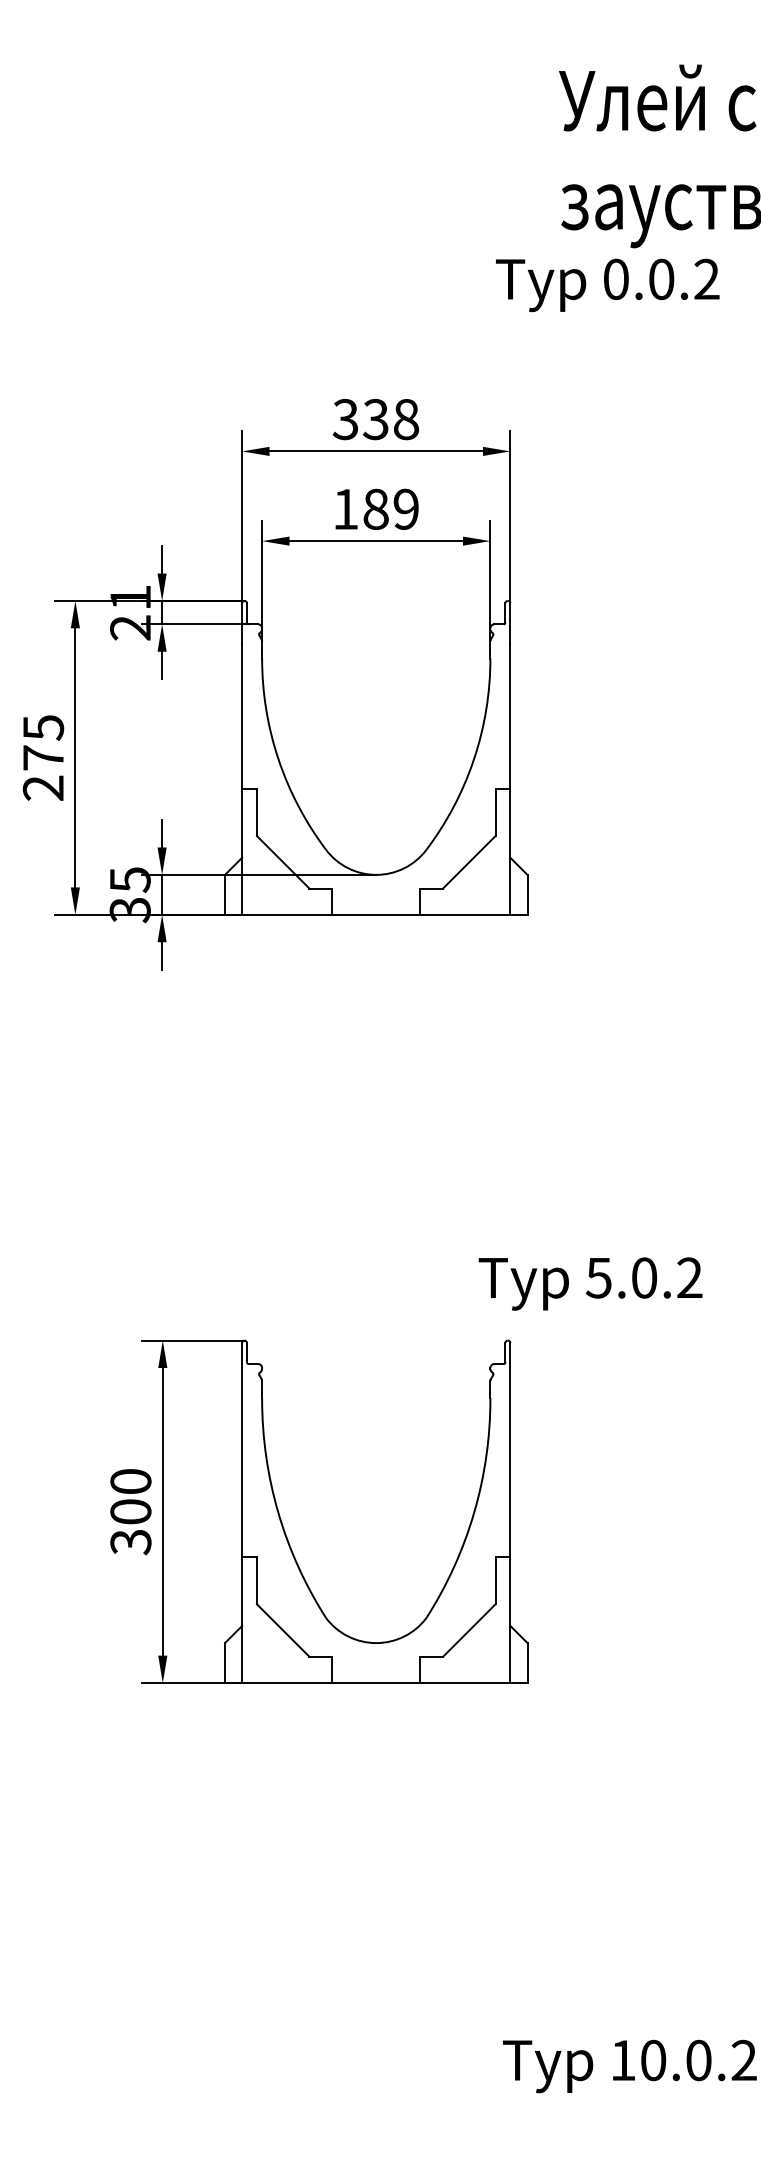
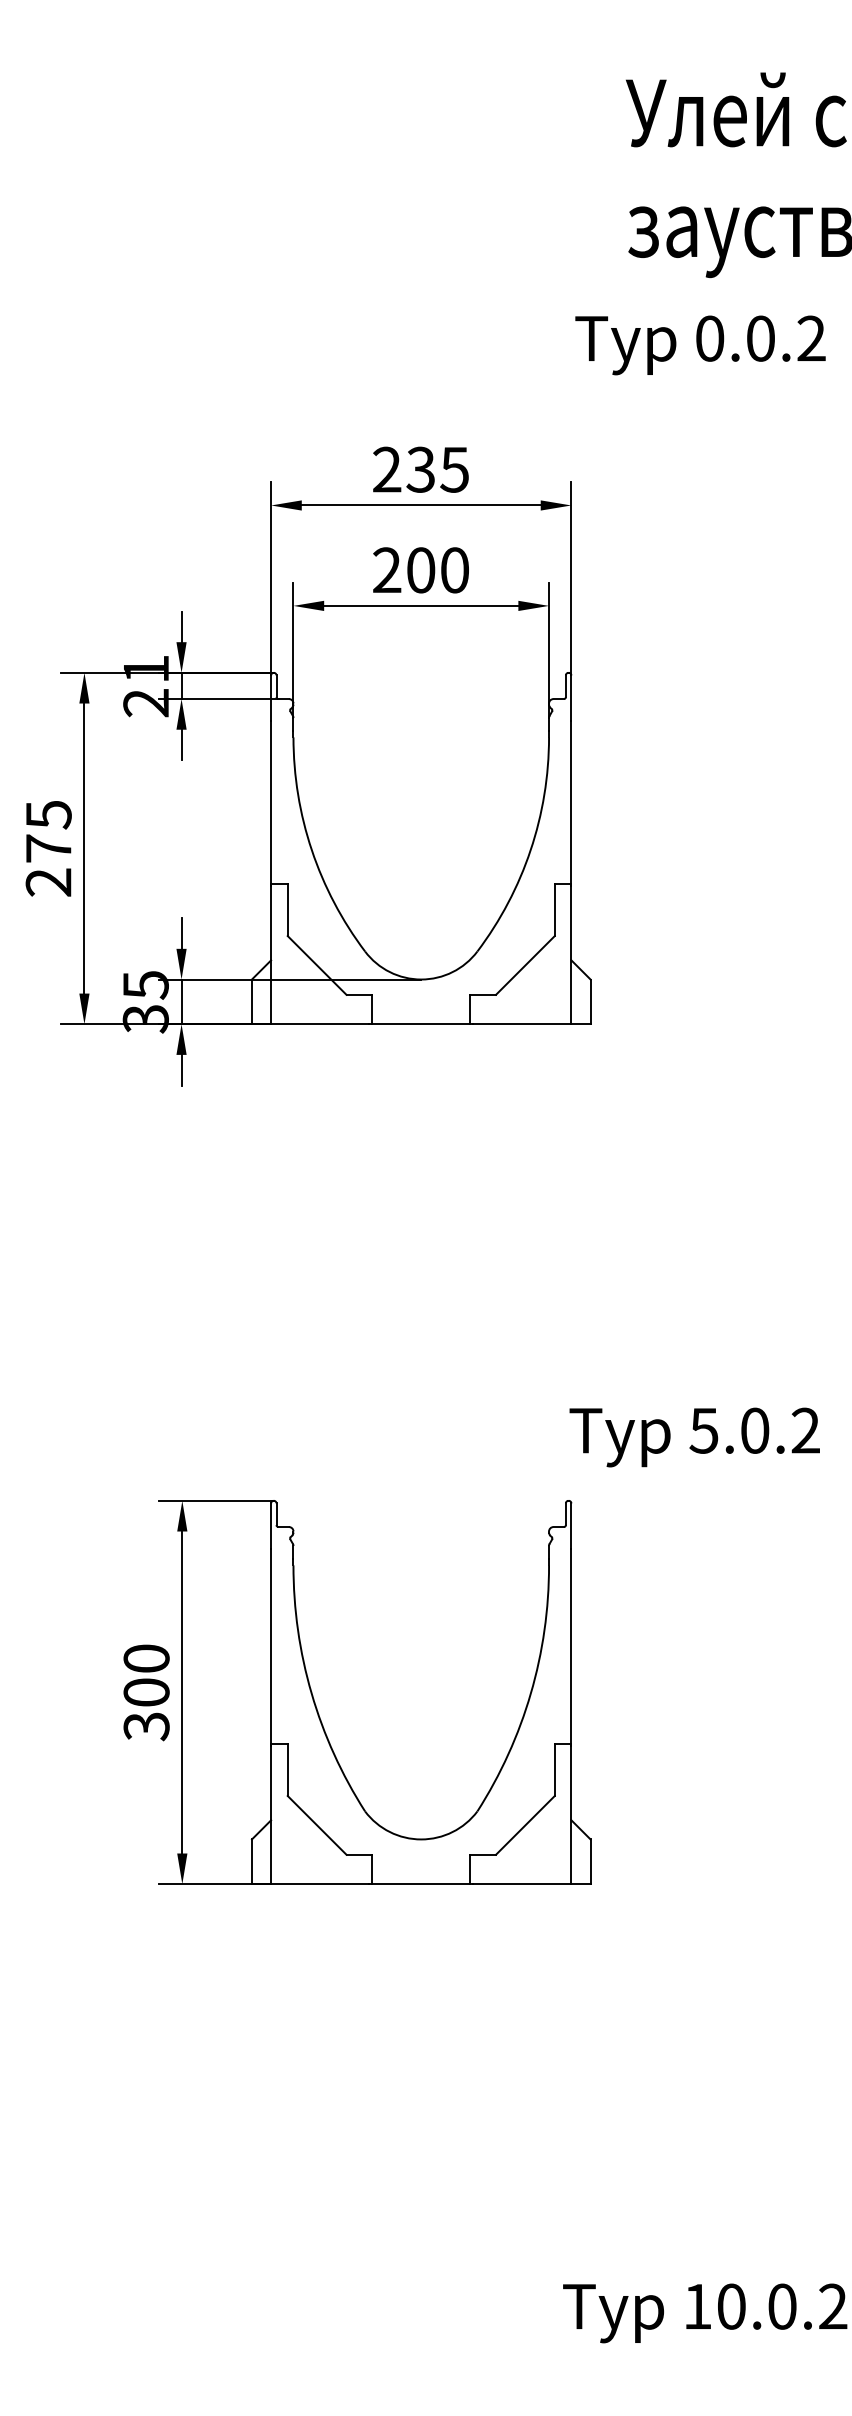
text: (607, 285) -> (700, 345), moved
text: (375, 419) -> (420, 469), 338 -> 235
text: (375, 508) -> (420, 569), 189 -> 200
text: (590, 1283) -> (694, 1436), moved

